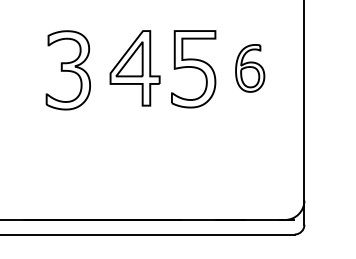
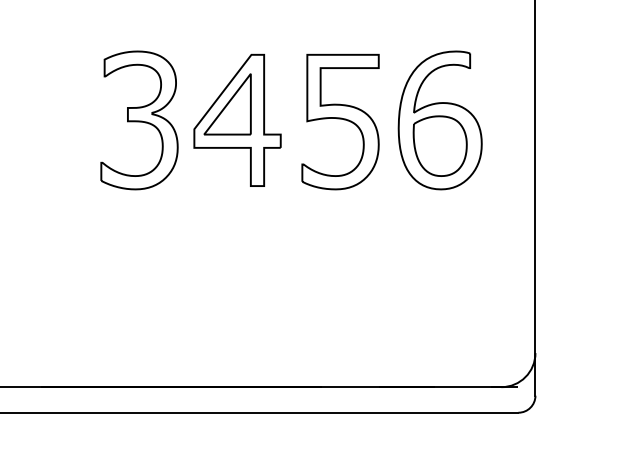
part: (249, 68) -> (438, 120), size x1.67
curve: (67, 70) -> (137, 120), moved

